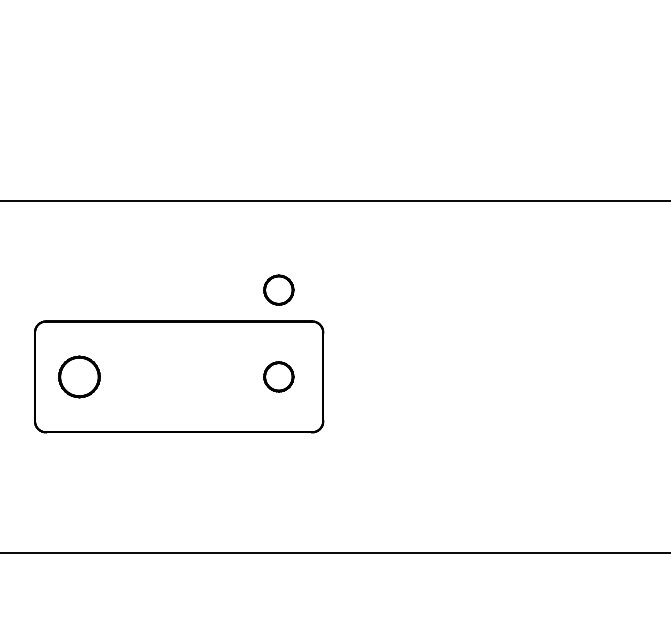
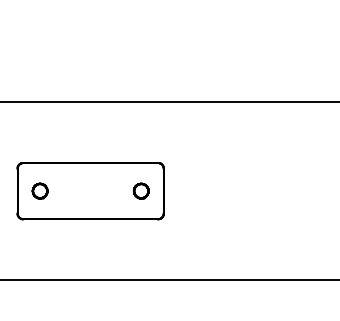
part: (277, 288) -> (140, 146), removed
part: (78, 375) -> (39, 190), size x0.71

